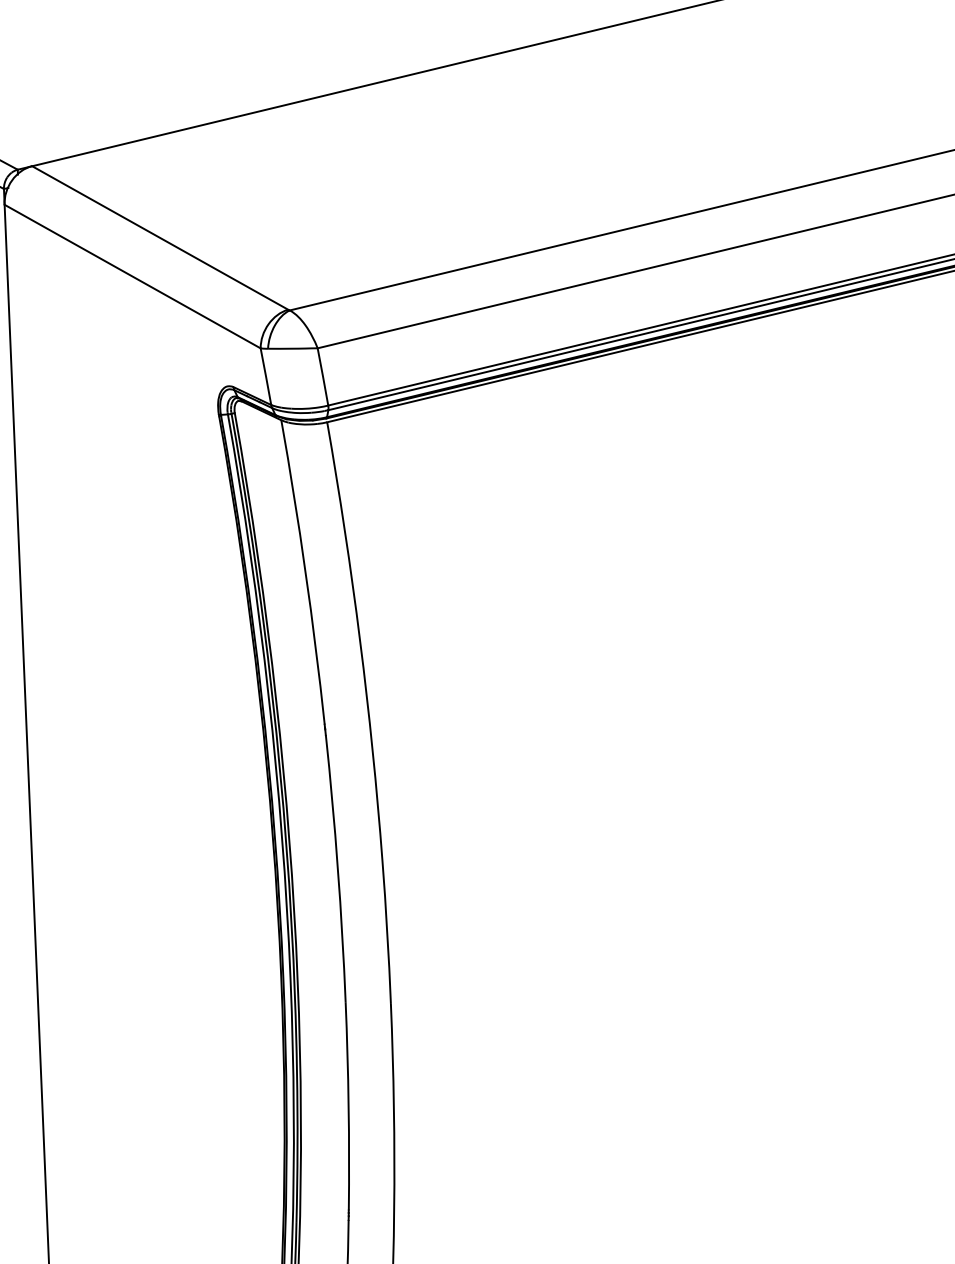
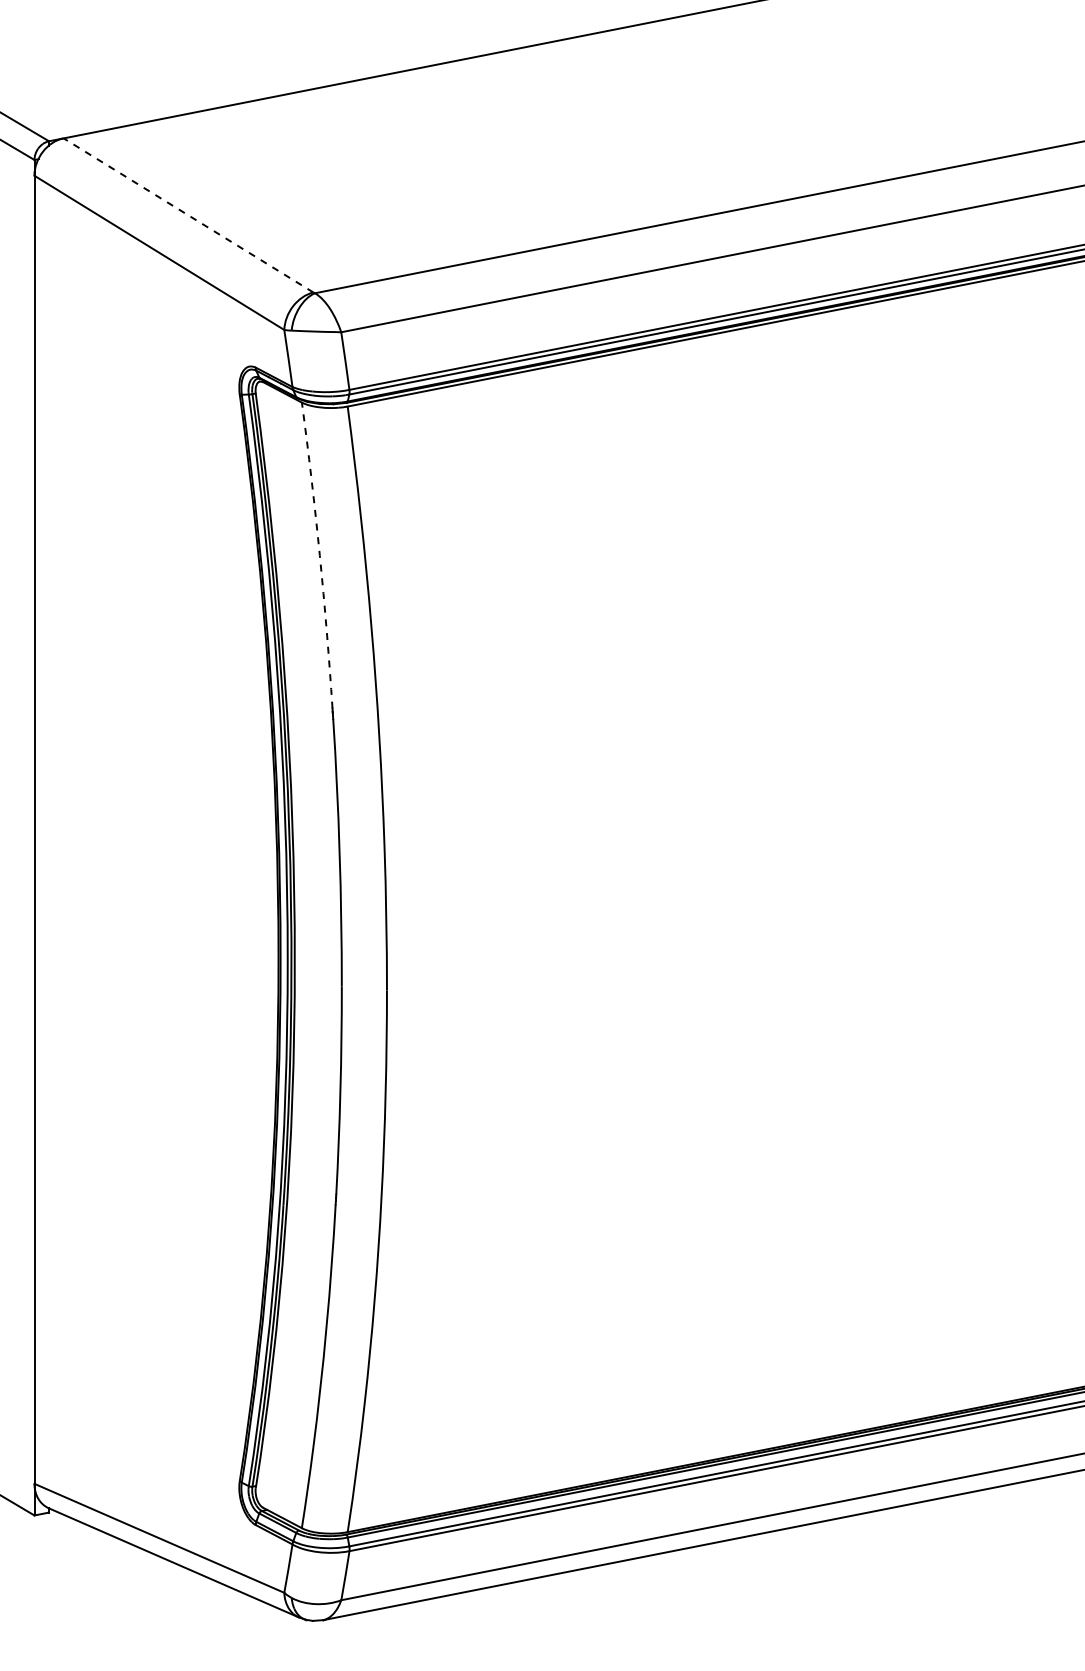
line: (160, 238) -> (188, 215), solid -> dashed
arc: (305, 572) -> (319, 555), solid -> dashed

